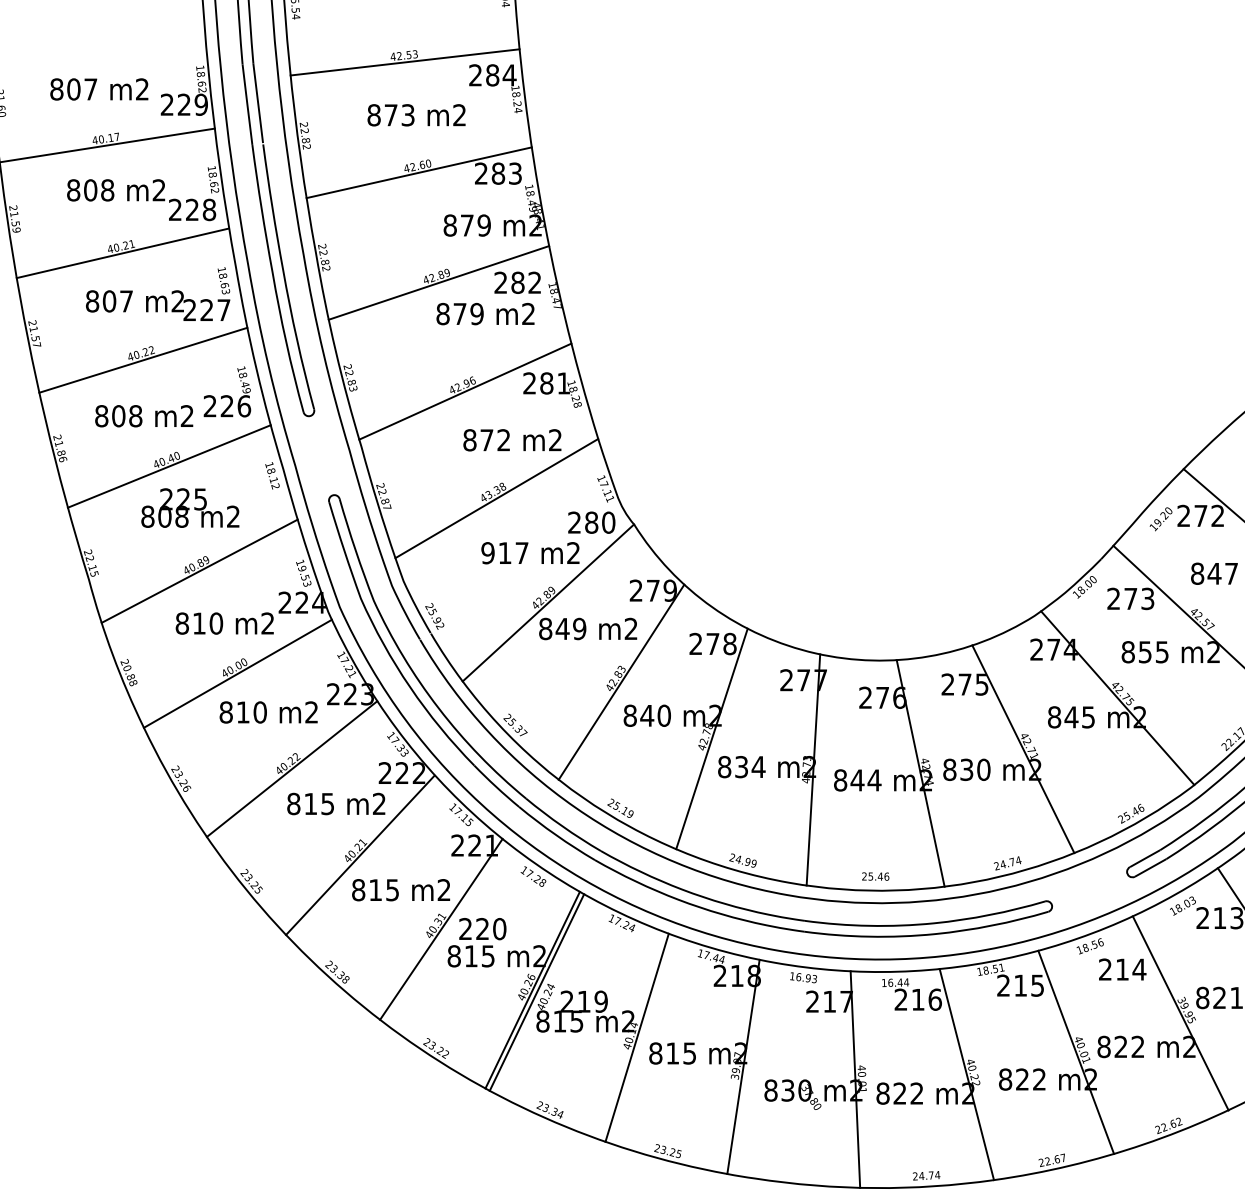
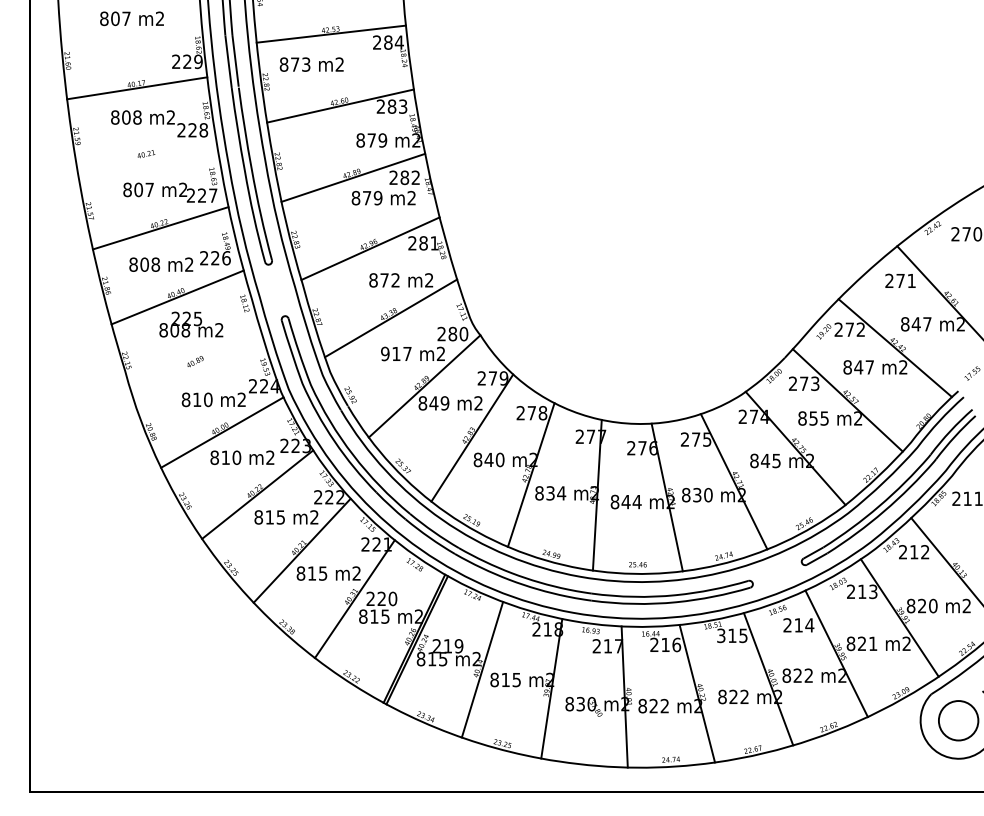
text: (98, 88) -> (131, 18), moved
text: (416, 115) -> (311, 64), moved
line: (123, 253) -> (147, 158), removed
line: (199, 570) -> (197, 365), removed
text: (1003, 986) -> (721, 636), 215 -> 315

